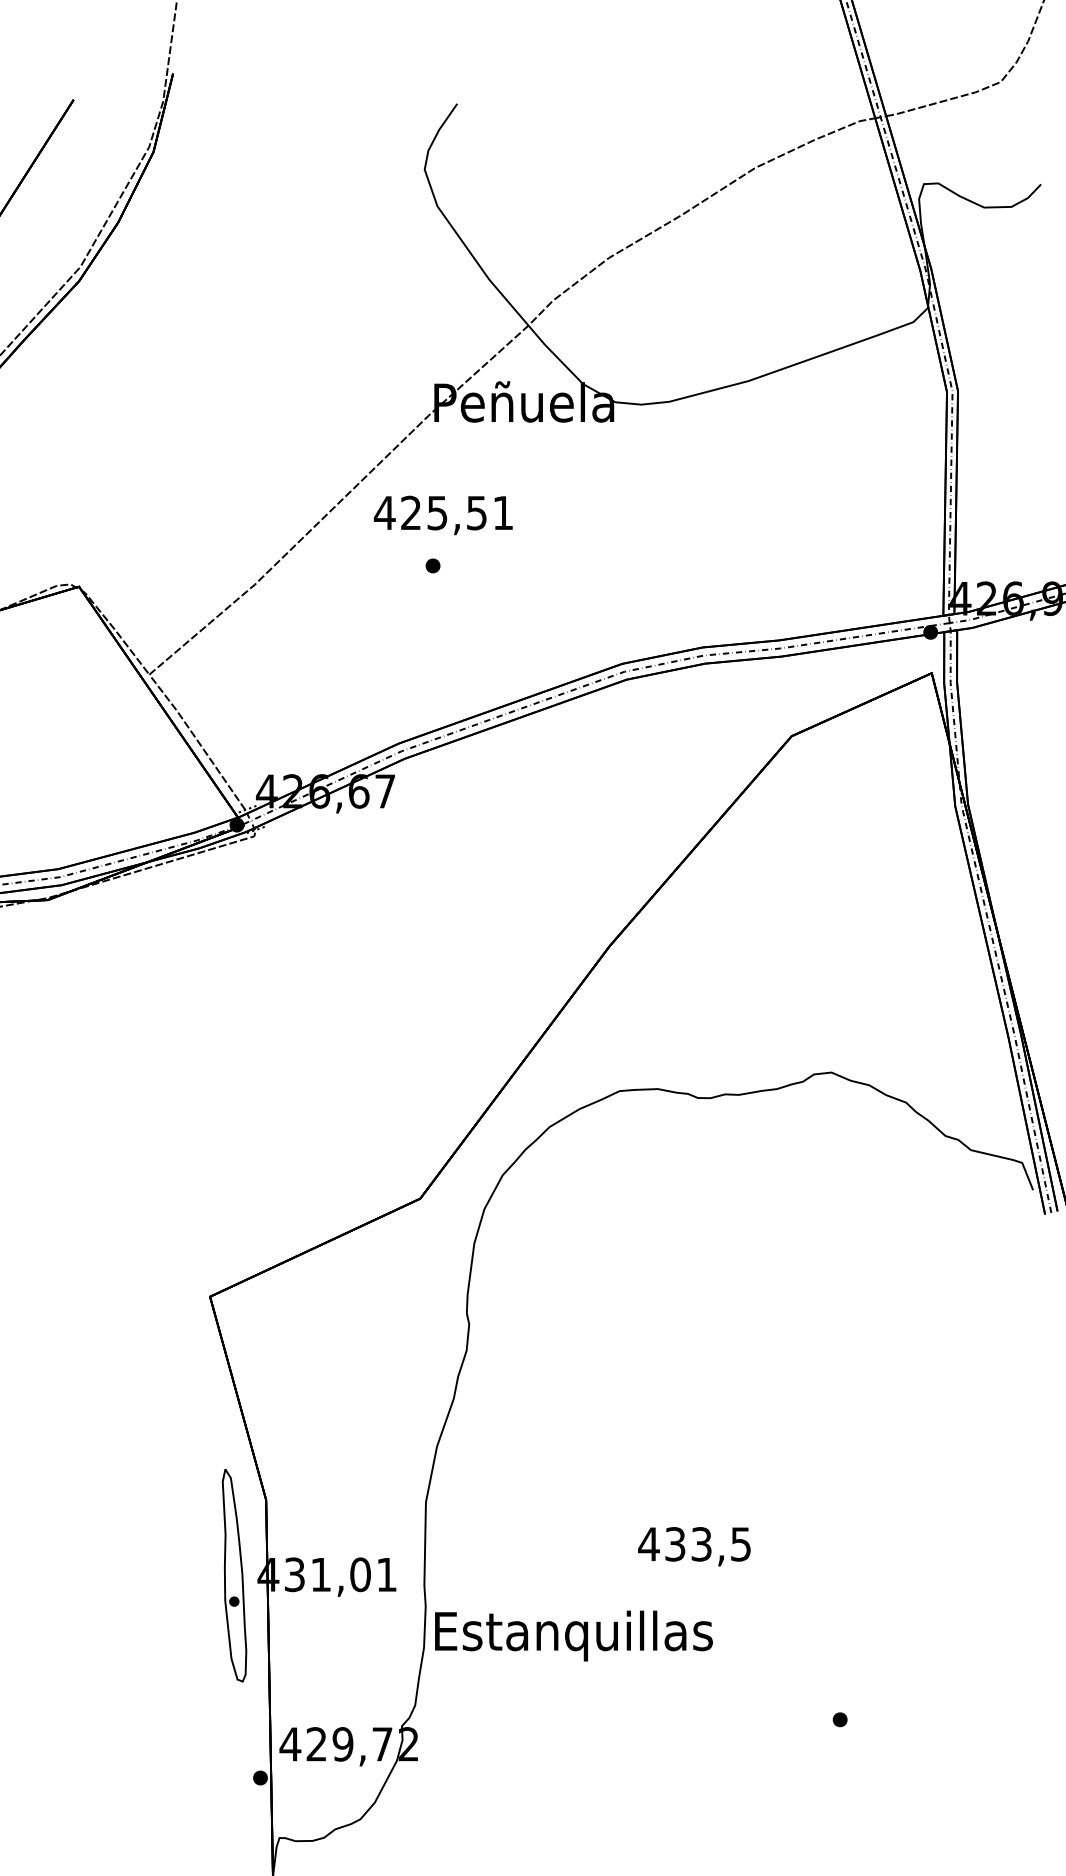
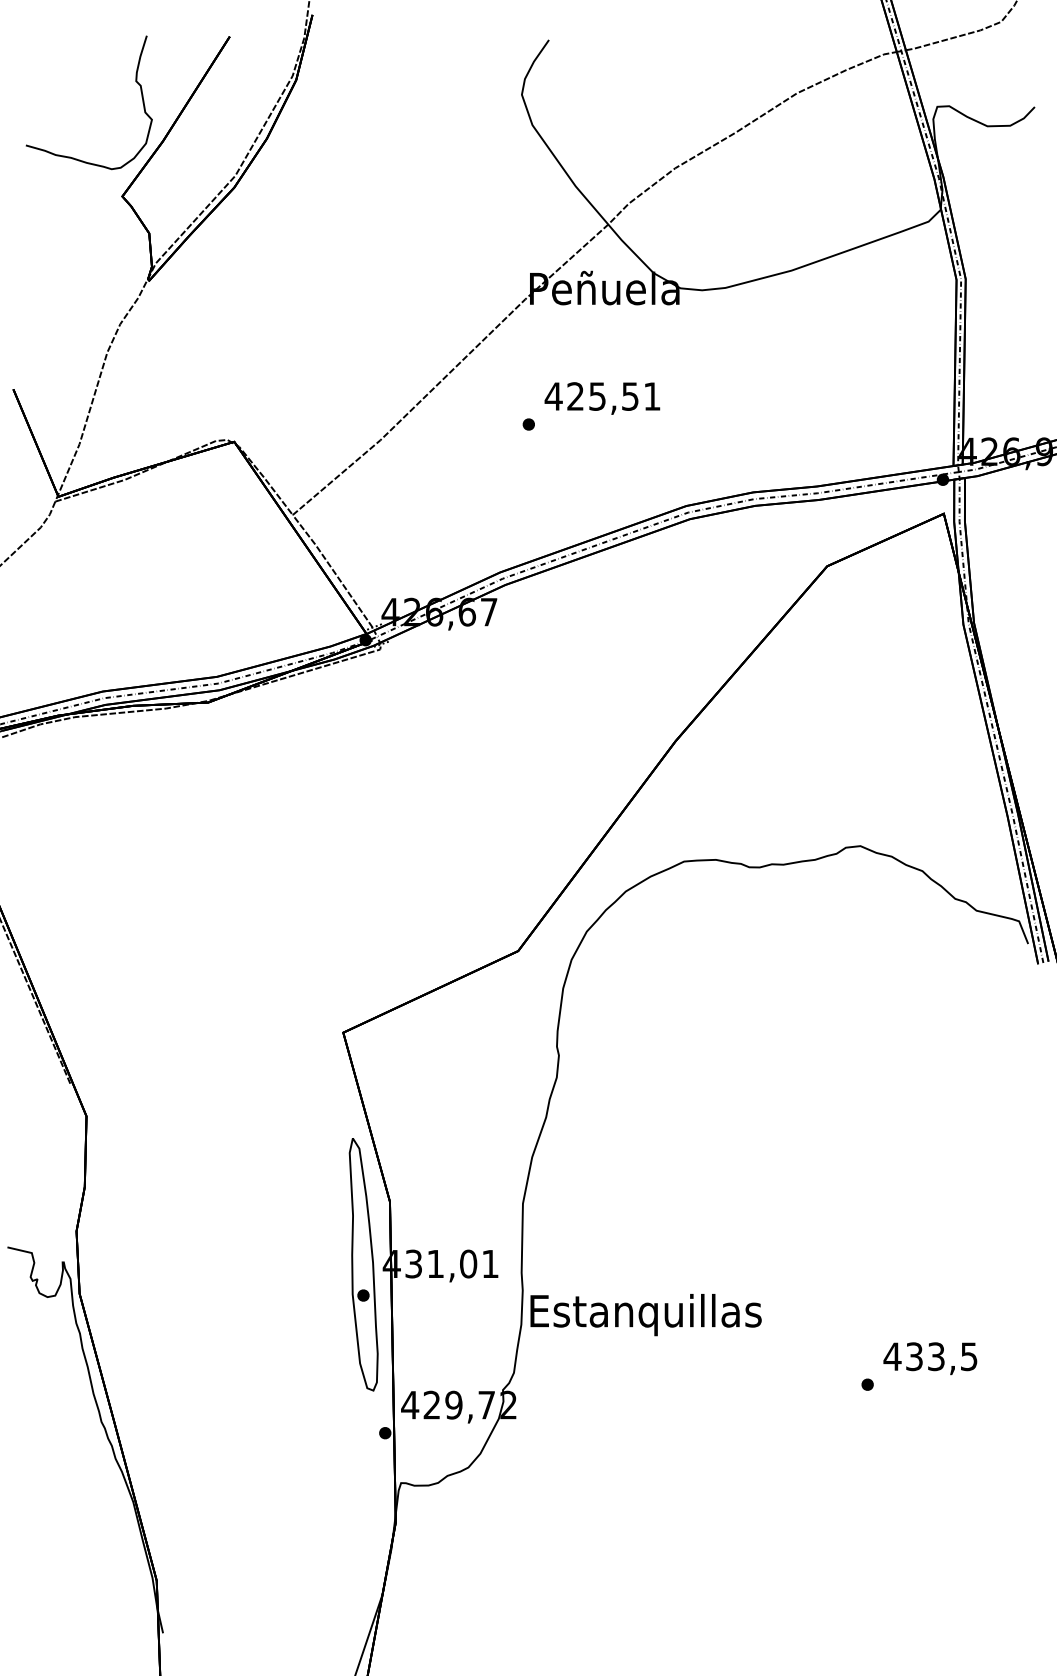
text: (443, 515) -> (602, 398), moved
text: (694, 1546) -> (930, 1358), moved
part: (234, 1575) -> (363, 1264), size x1.43

